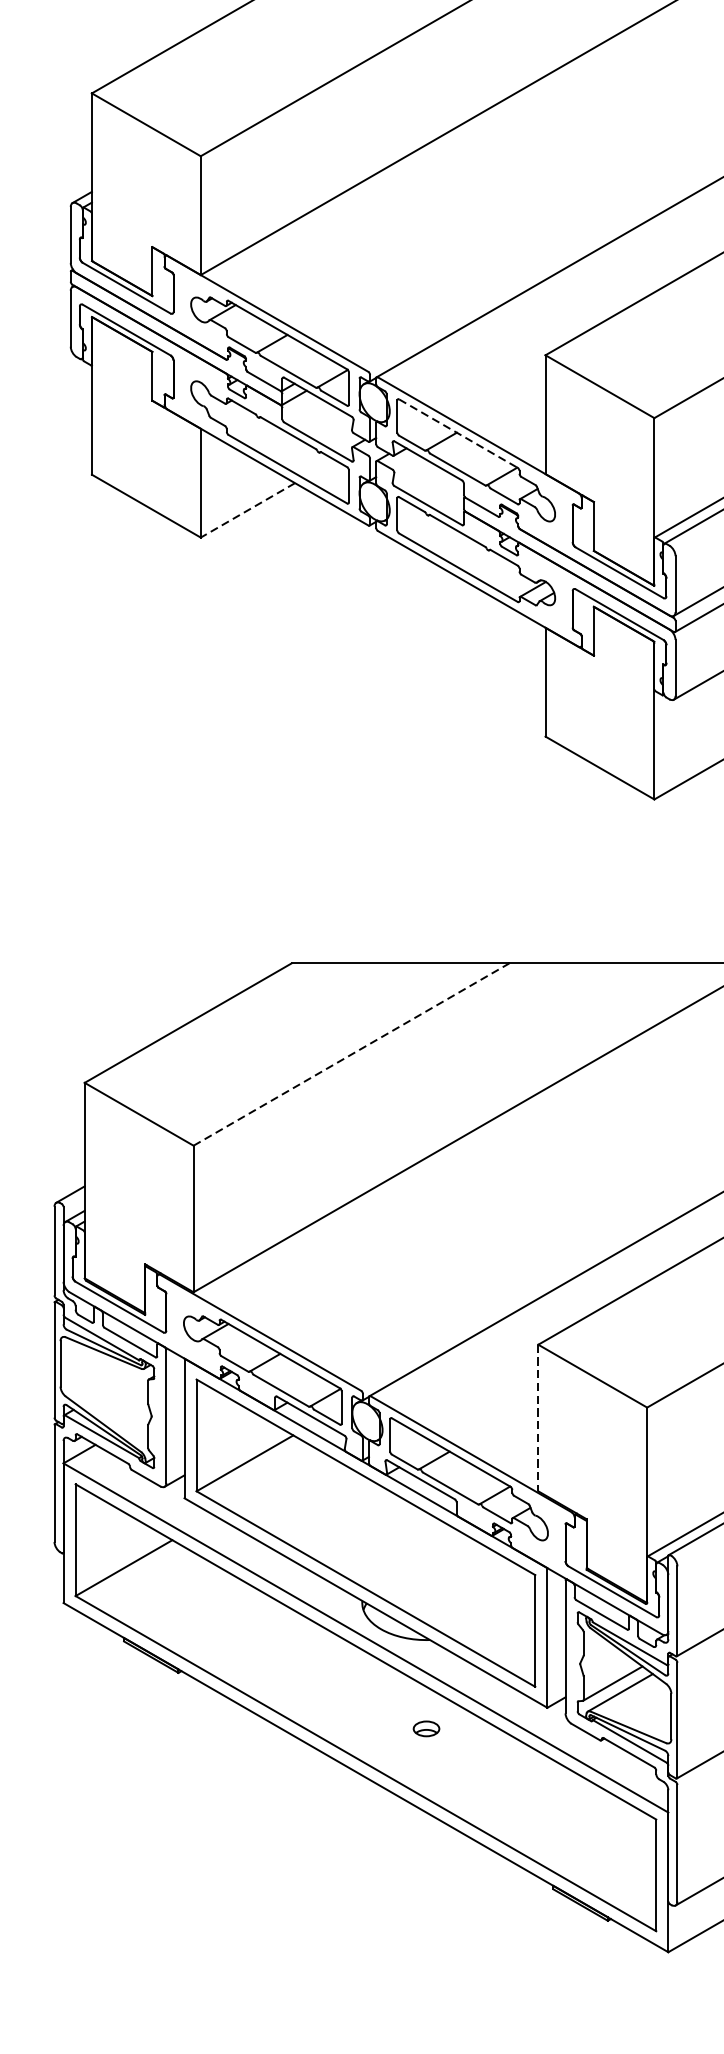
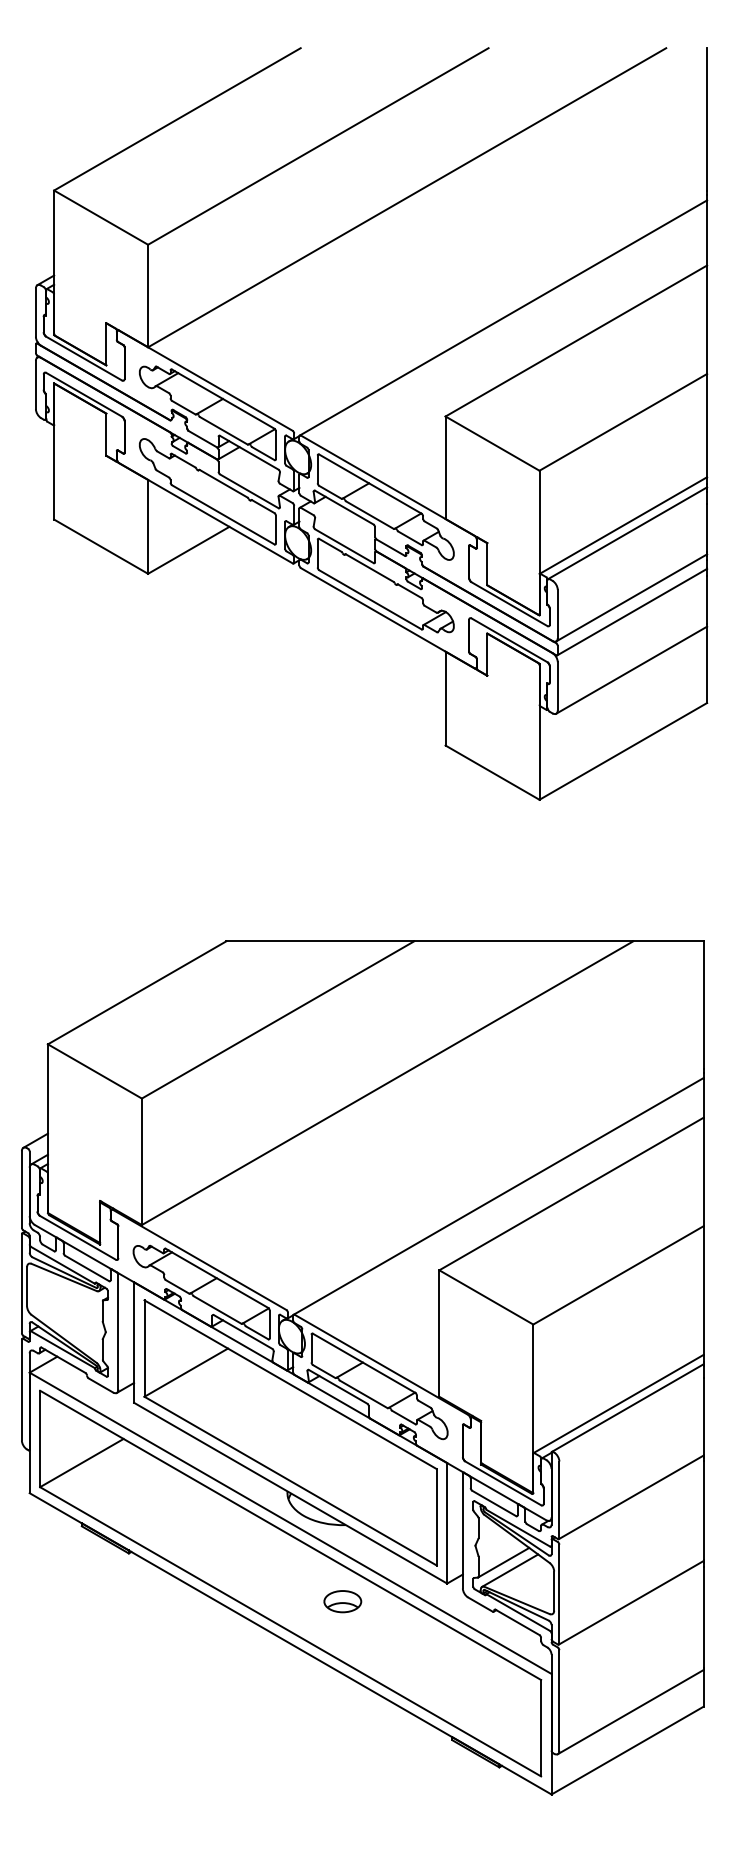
line: (458, 434) -> (370, 484), dashed -> solid
line: (247, 510) -> (188, 550), dashed -> solid
line: (351, 1054) -> (278, 1019), dashed -> solid
line: (538, 1419) -> (439, 1334), dashed -> solid
part: (426, 1728) -> (342, 1601), size x1.67

